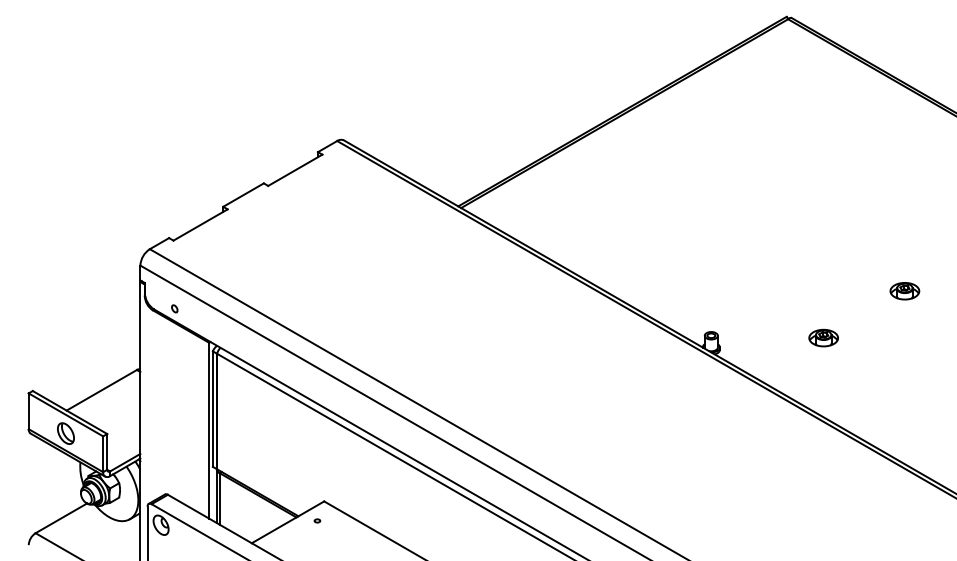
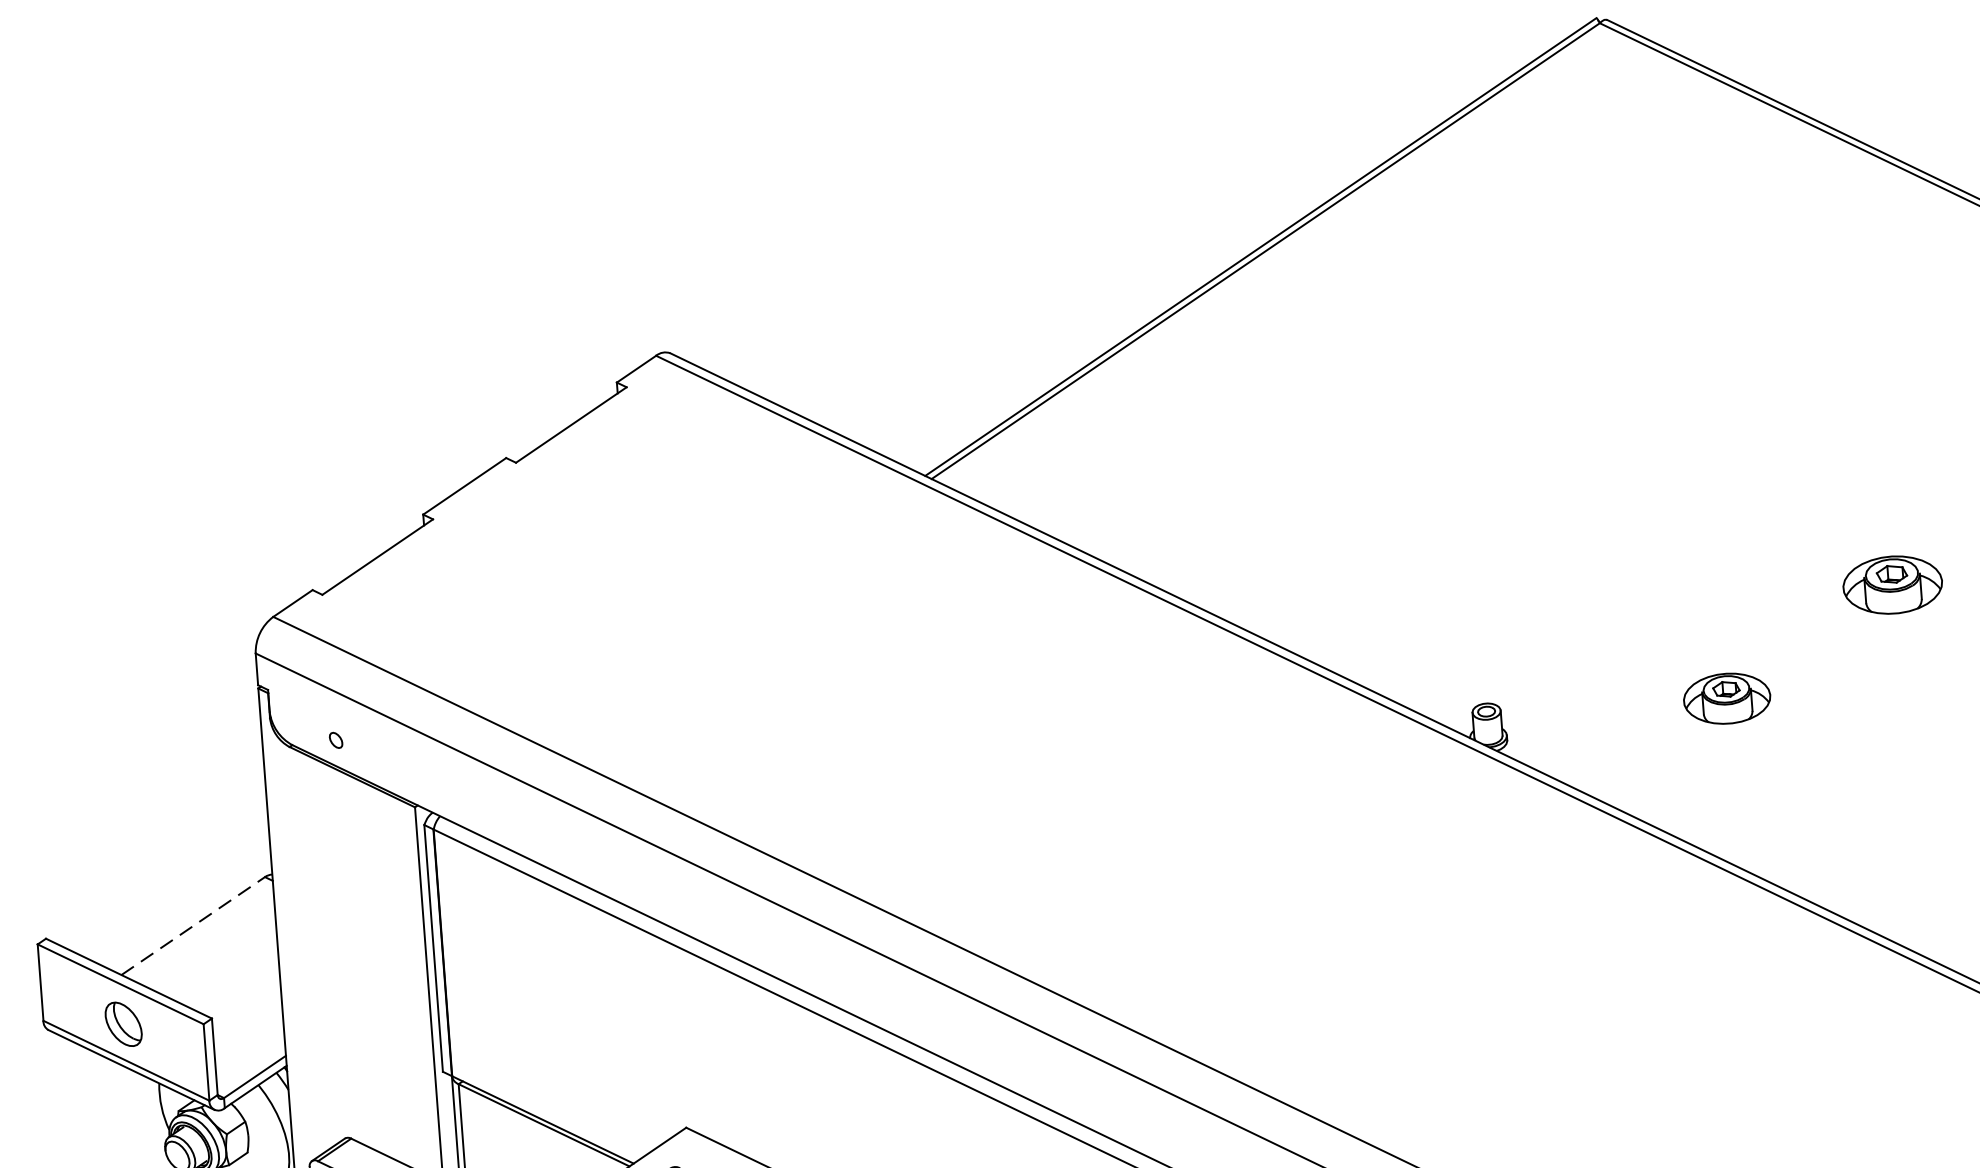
part: (904, 291) -> (1892, 586), size x1.6
part: (823, 337) -> (1726, 697), size x1.4
line: (101, 390) -> (192, 926), solid -> dashed

